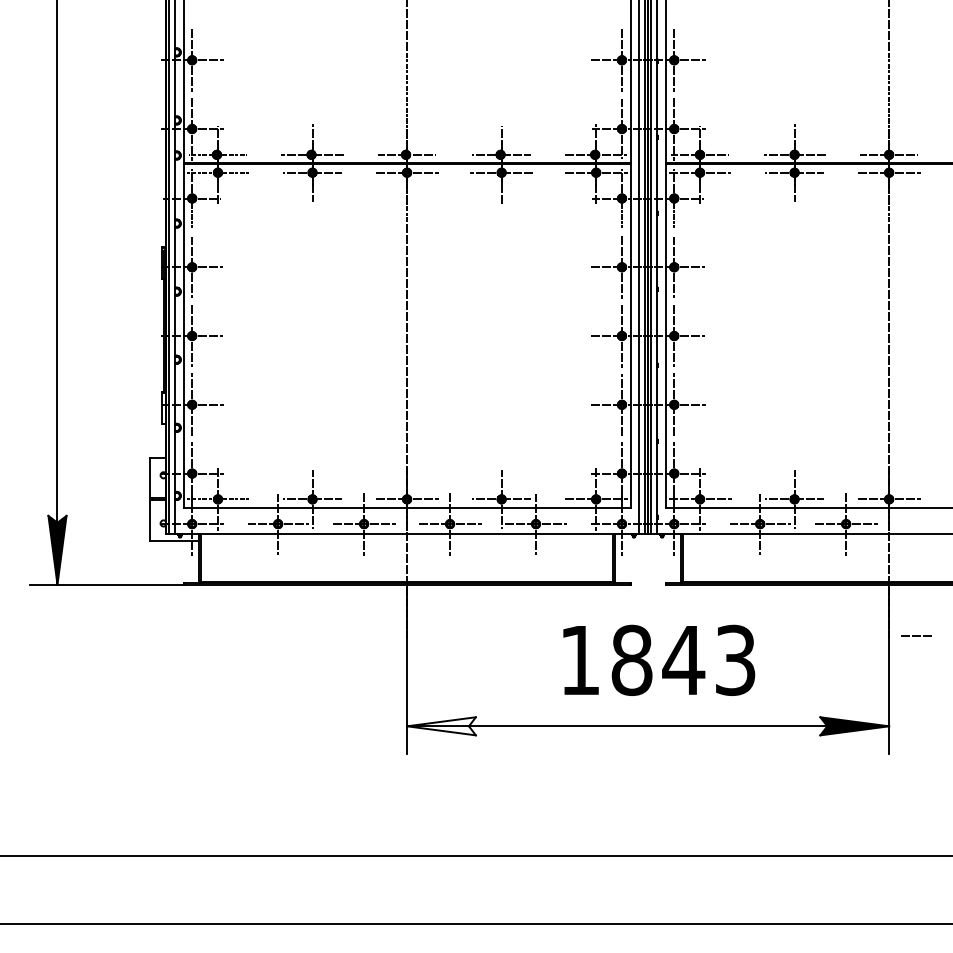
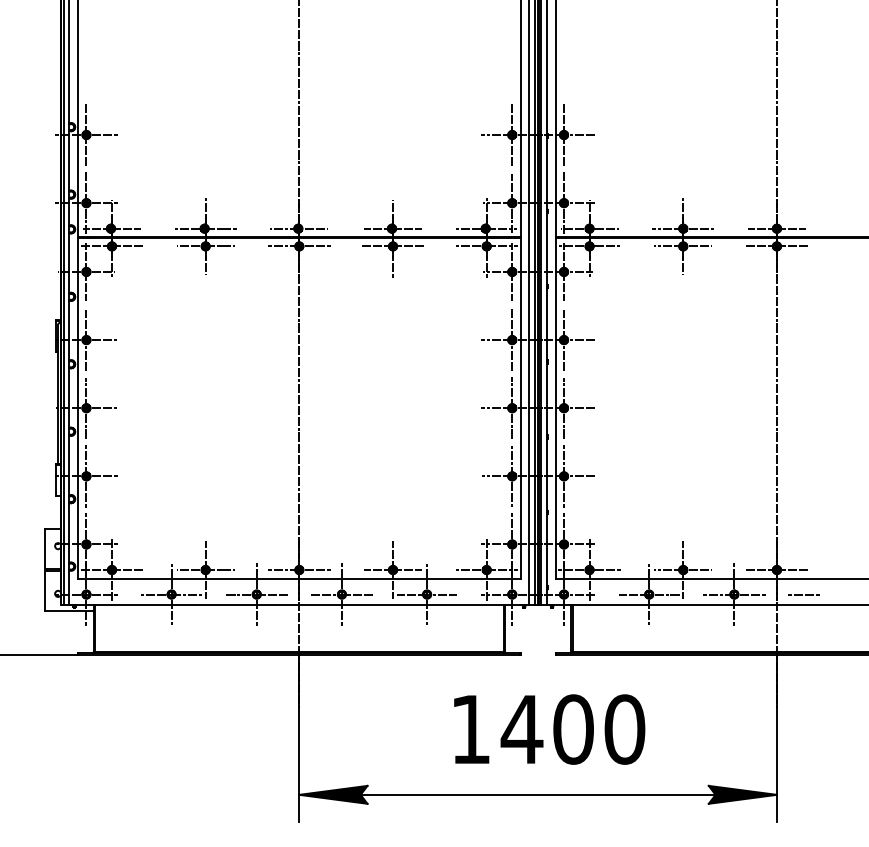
line: (916, 635) -> (804, 593), moved
text: (683, 660) -> (573, 729), 1843 -> 1400
fill: (441, 726) -> (333, 795), added

